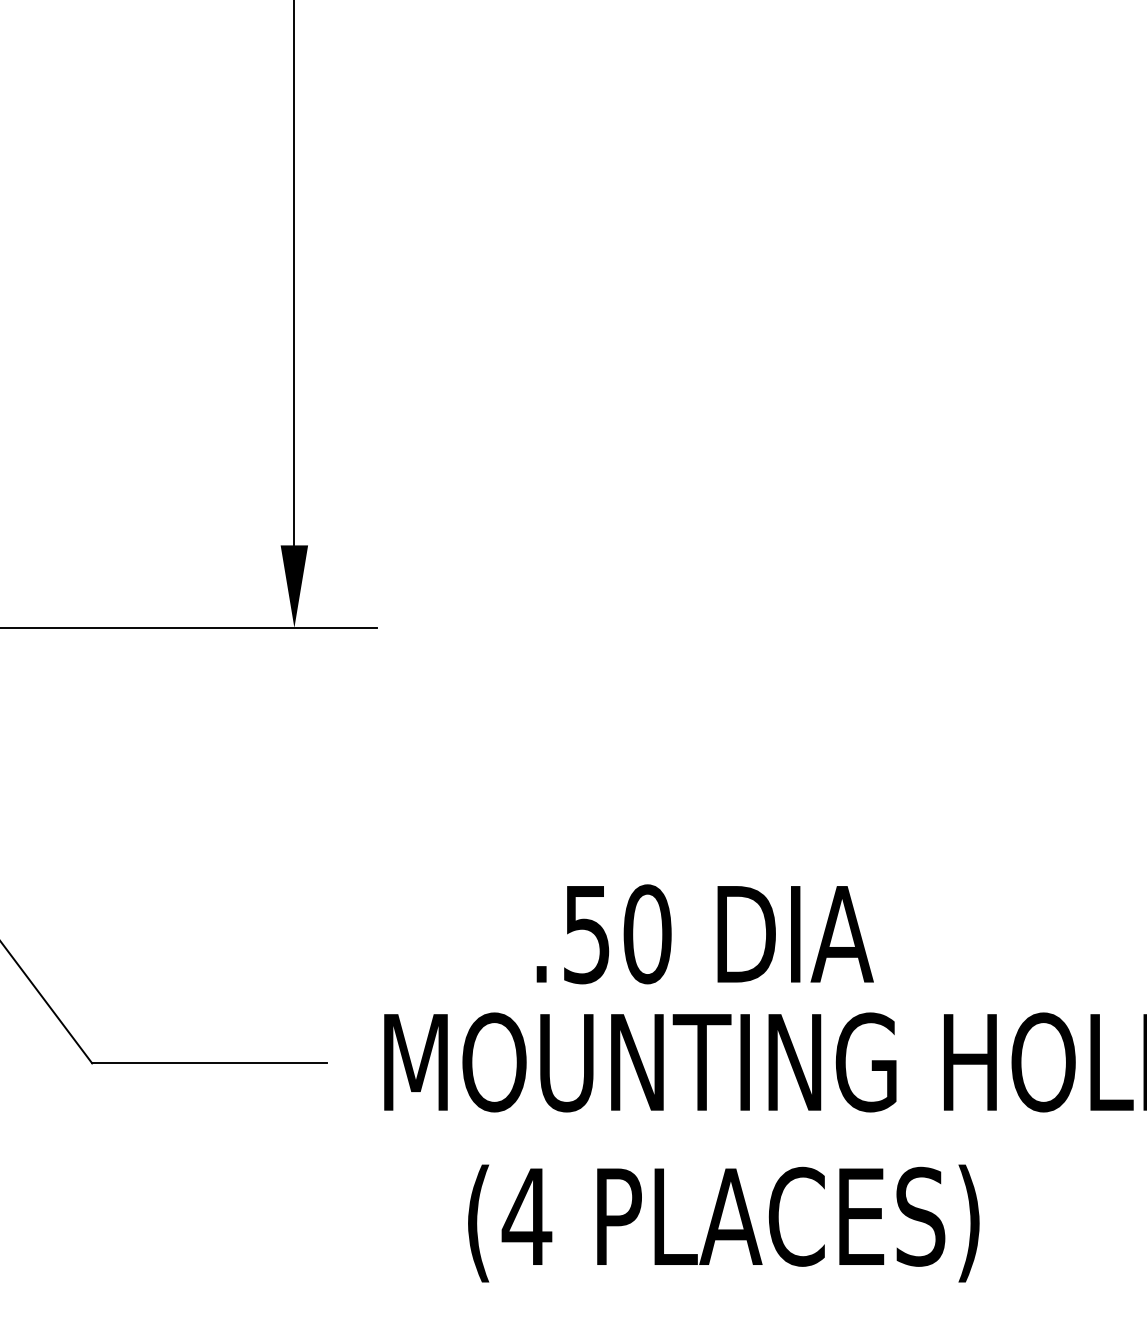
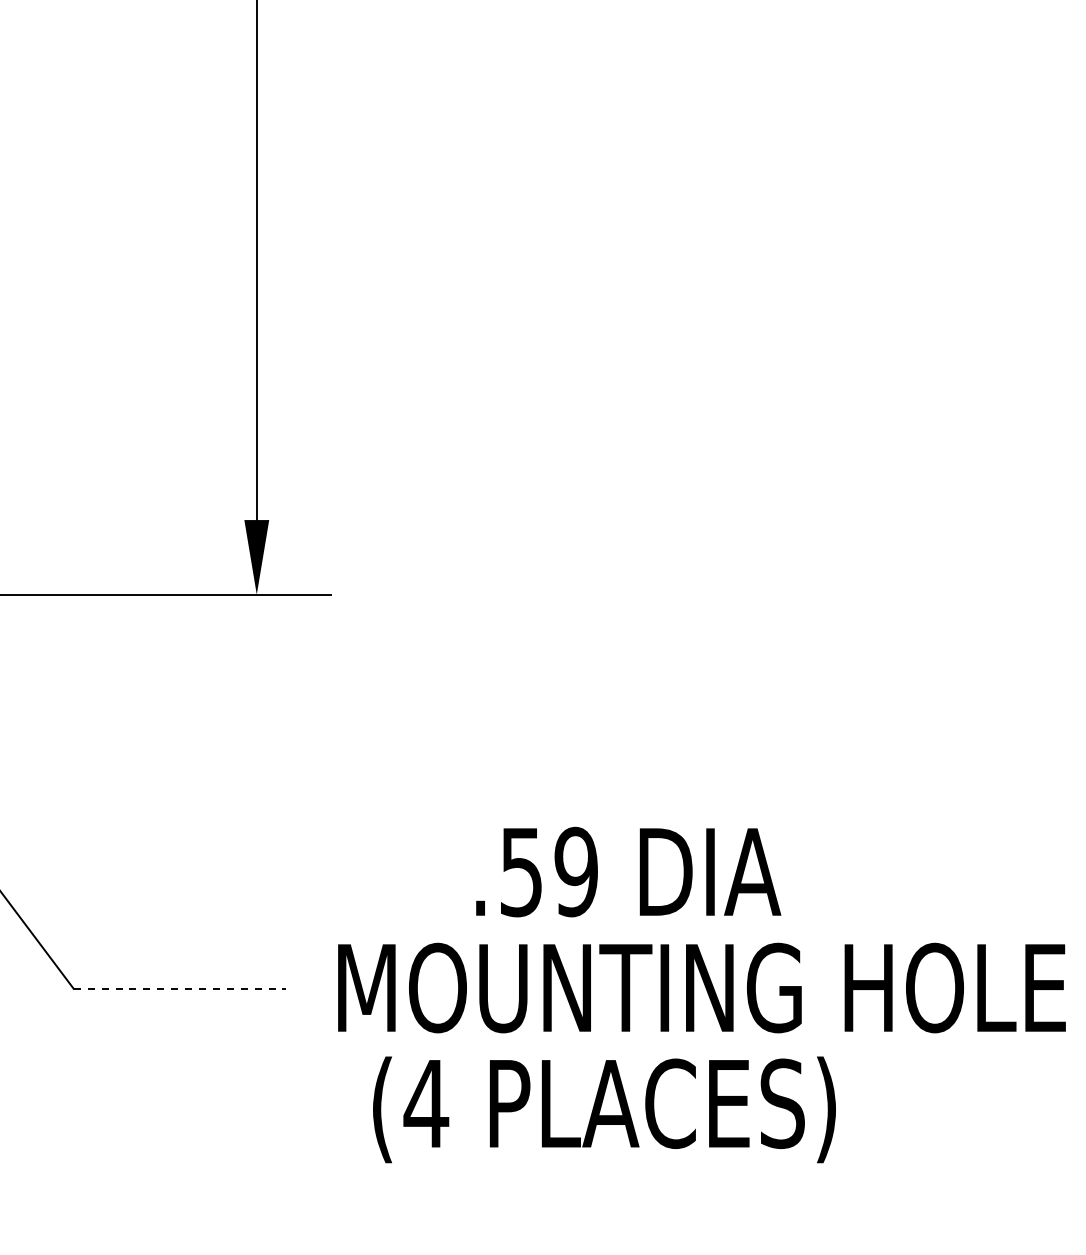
text: (647, 934) -> (576, 872), .50 -> .59
line: (210, 1062) -> (180, 988), solid -> dashed
text: (723, 1223) -> (604, 1109), moved

